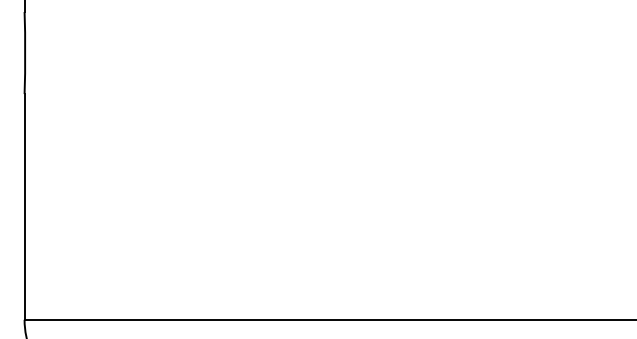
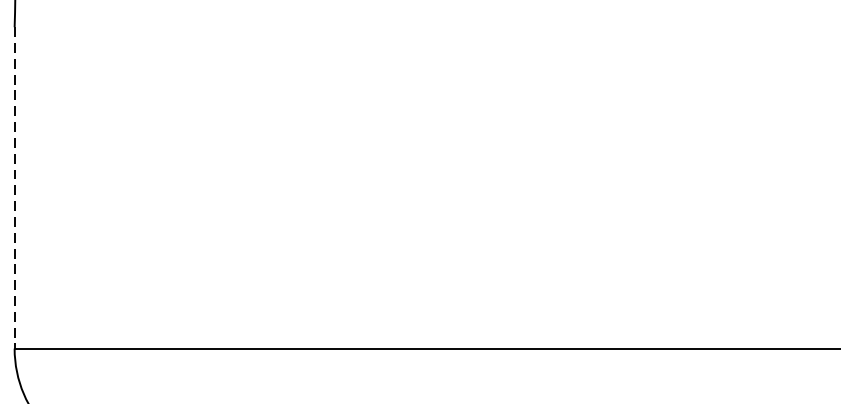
line: (24, 206) -> (14, 187), solid -> dashed

